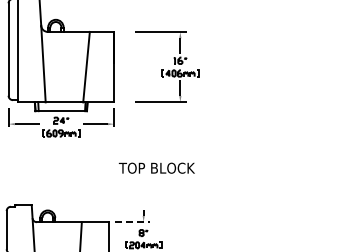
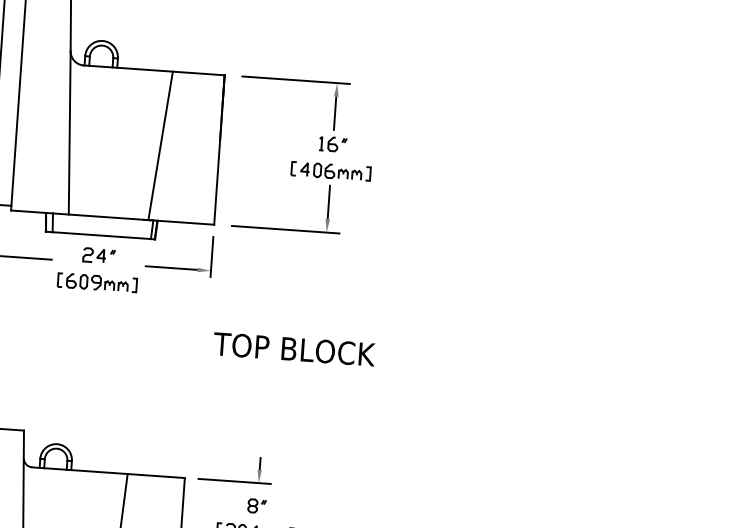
part: (167, 66) -> (304, 154), moved
text: (156, 167) -> (293, 347), moved
line: (132, 222) -> (235, 482), dashed -> solid

